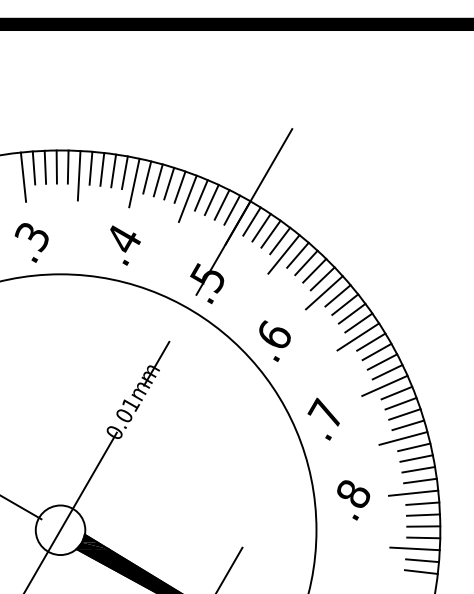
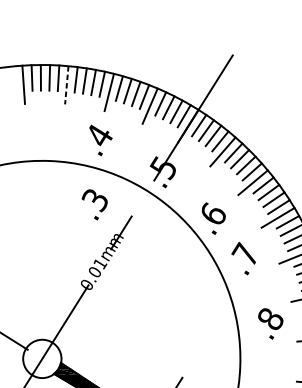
line: (79, 175) -> (67, 85), solid -> dashed
text: (31, 242) -> (94, 204), moved
text: (323, 418) -> (243, 258), moved
text: (353, 500) -> (270, 324), moved

